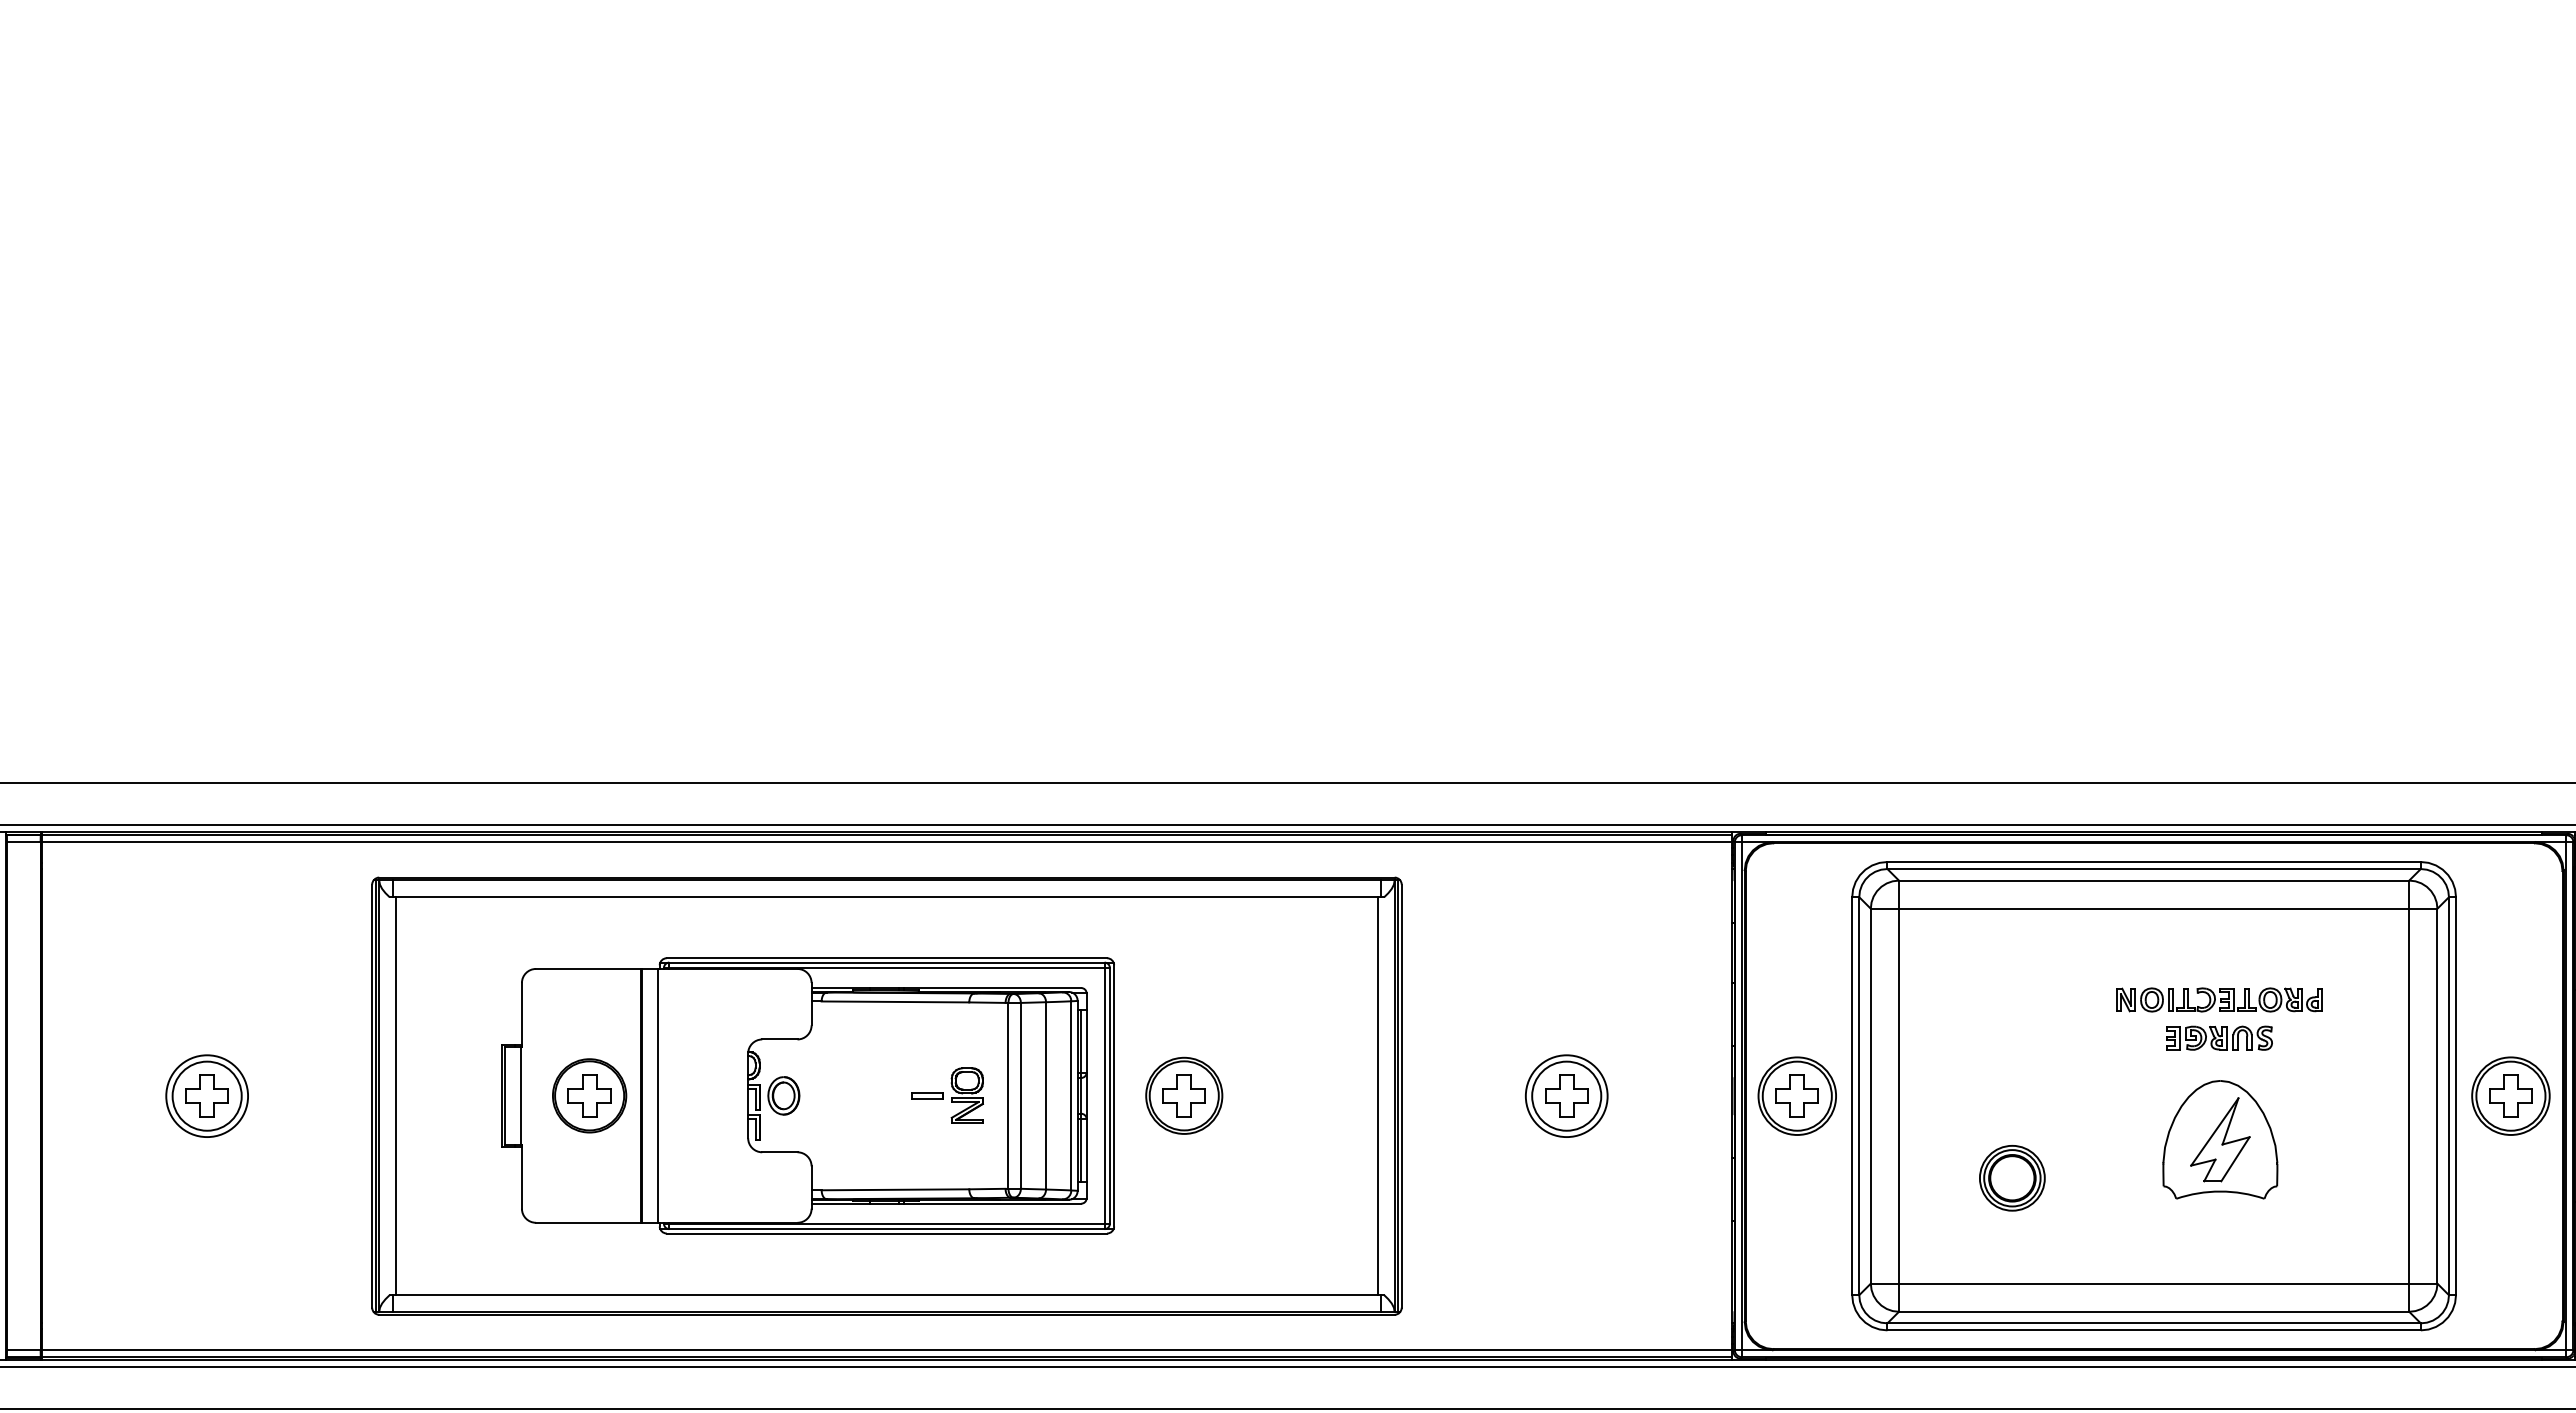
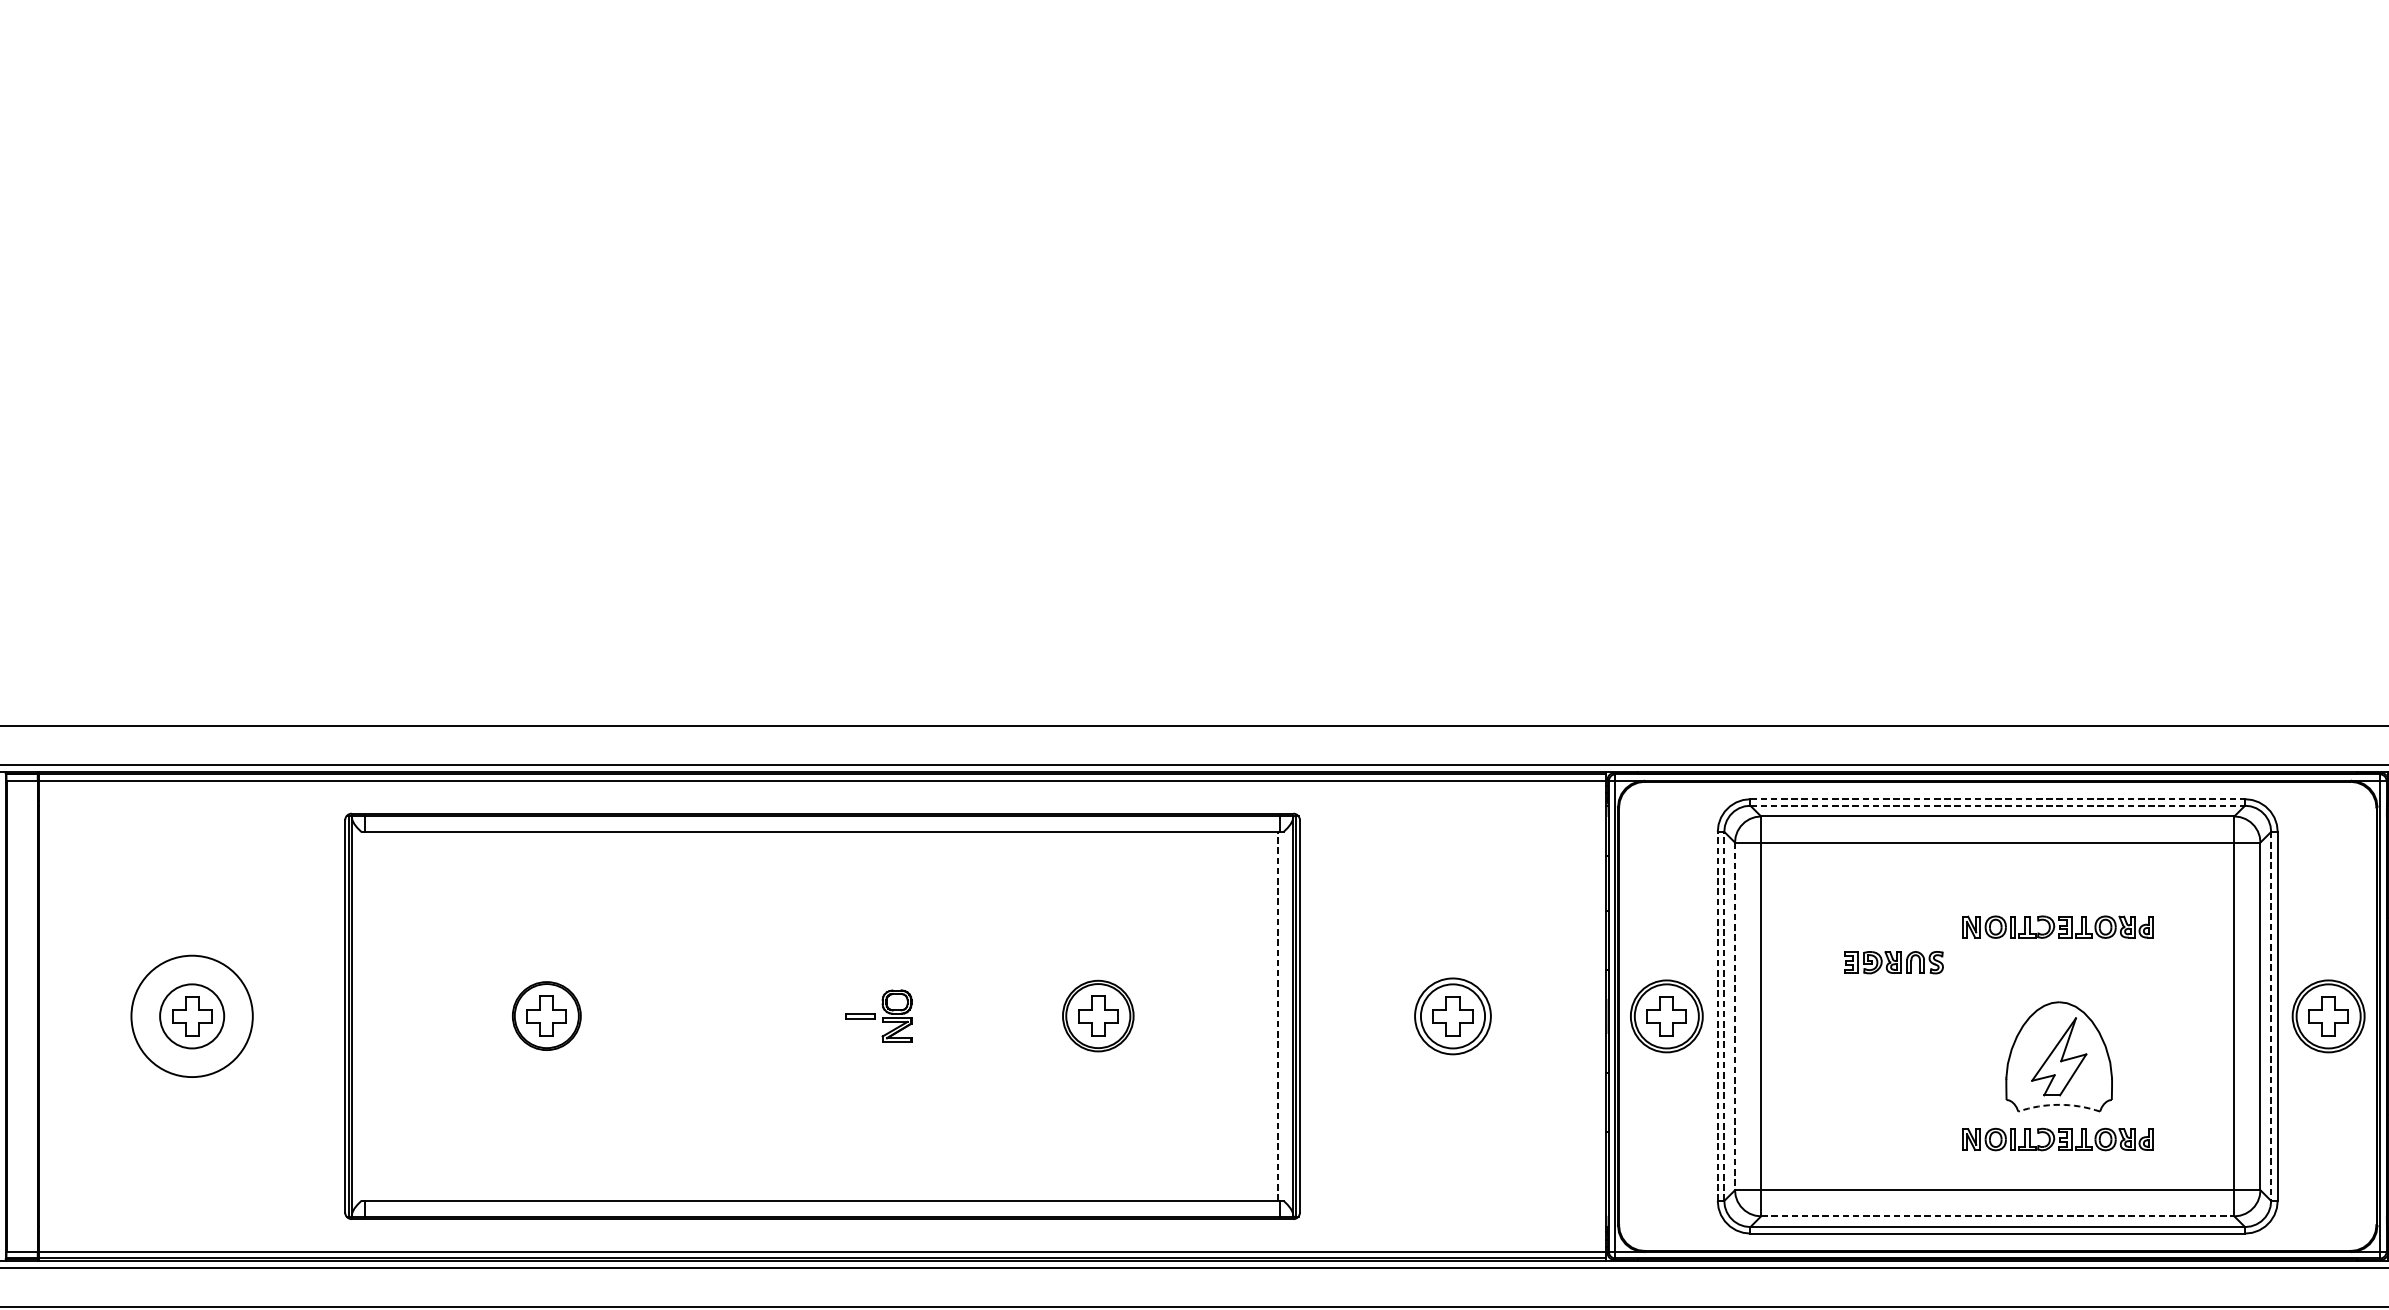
line: (2154, 862) -> (1998, 799), solid -> dashed
line: (2154, 869) -> (1998, 806), solid -> dashed
part: (2219, 1037) -> (1894, 961), moved
part: (807, 1095) -> (748, 1015), removed
circle: (207, 1096) -> (192, 1016), size x1.6
line: (396, 1096) -> (367, 1016), removed
line: (1377, 1096) -> (1277, 1016), solid -> dashed
line: (1852, 1096) -> (1718, 1016), solid -> dashed
line: (1859, 1096) -> (1724, 1016), solid -> dashed
line: (1870, 1096) -> (1734, 1016), solid -> dashed
line: (2448, 1096) -> (2270, 1016), solid -> dashed
part: (2012, 1178) -> (1866, 1092), removed
arc: (2220, 1191) -> (2059, 1104), solid -> dashed
part: (2219, 1228) -> (2058, 1139), added
line: (2154, 1311) -> (1998, 1216), solid -> dashed

